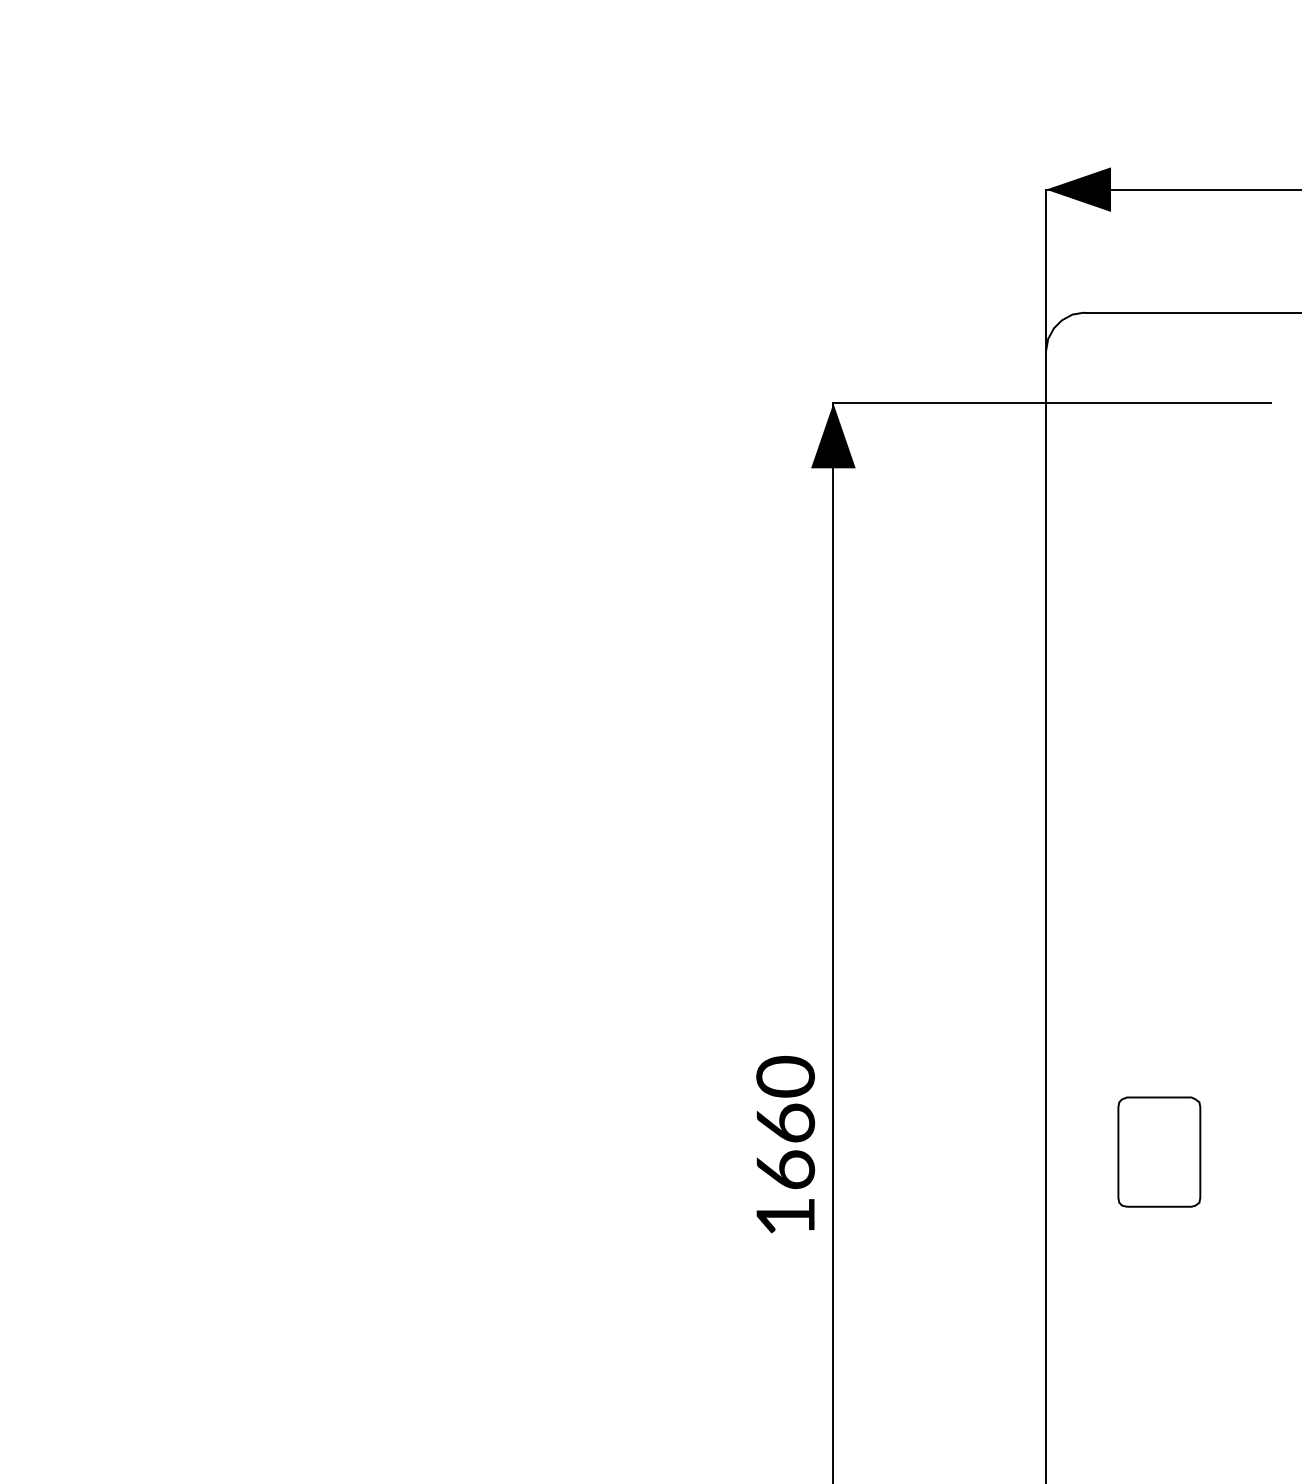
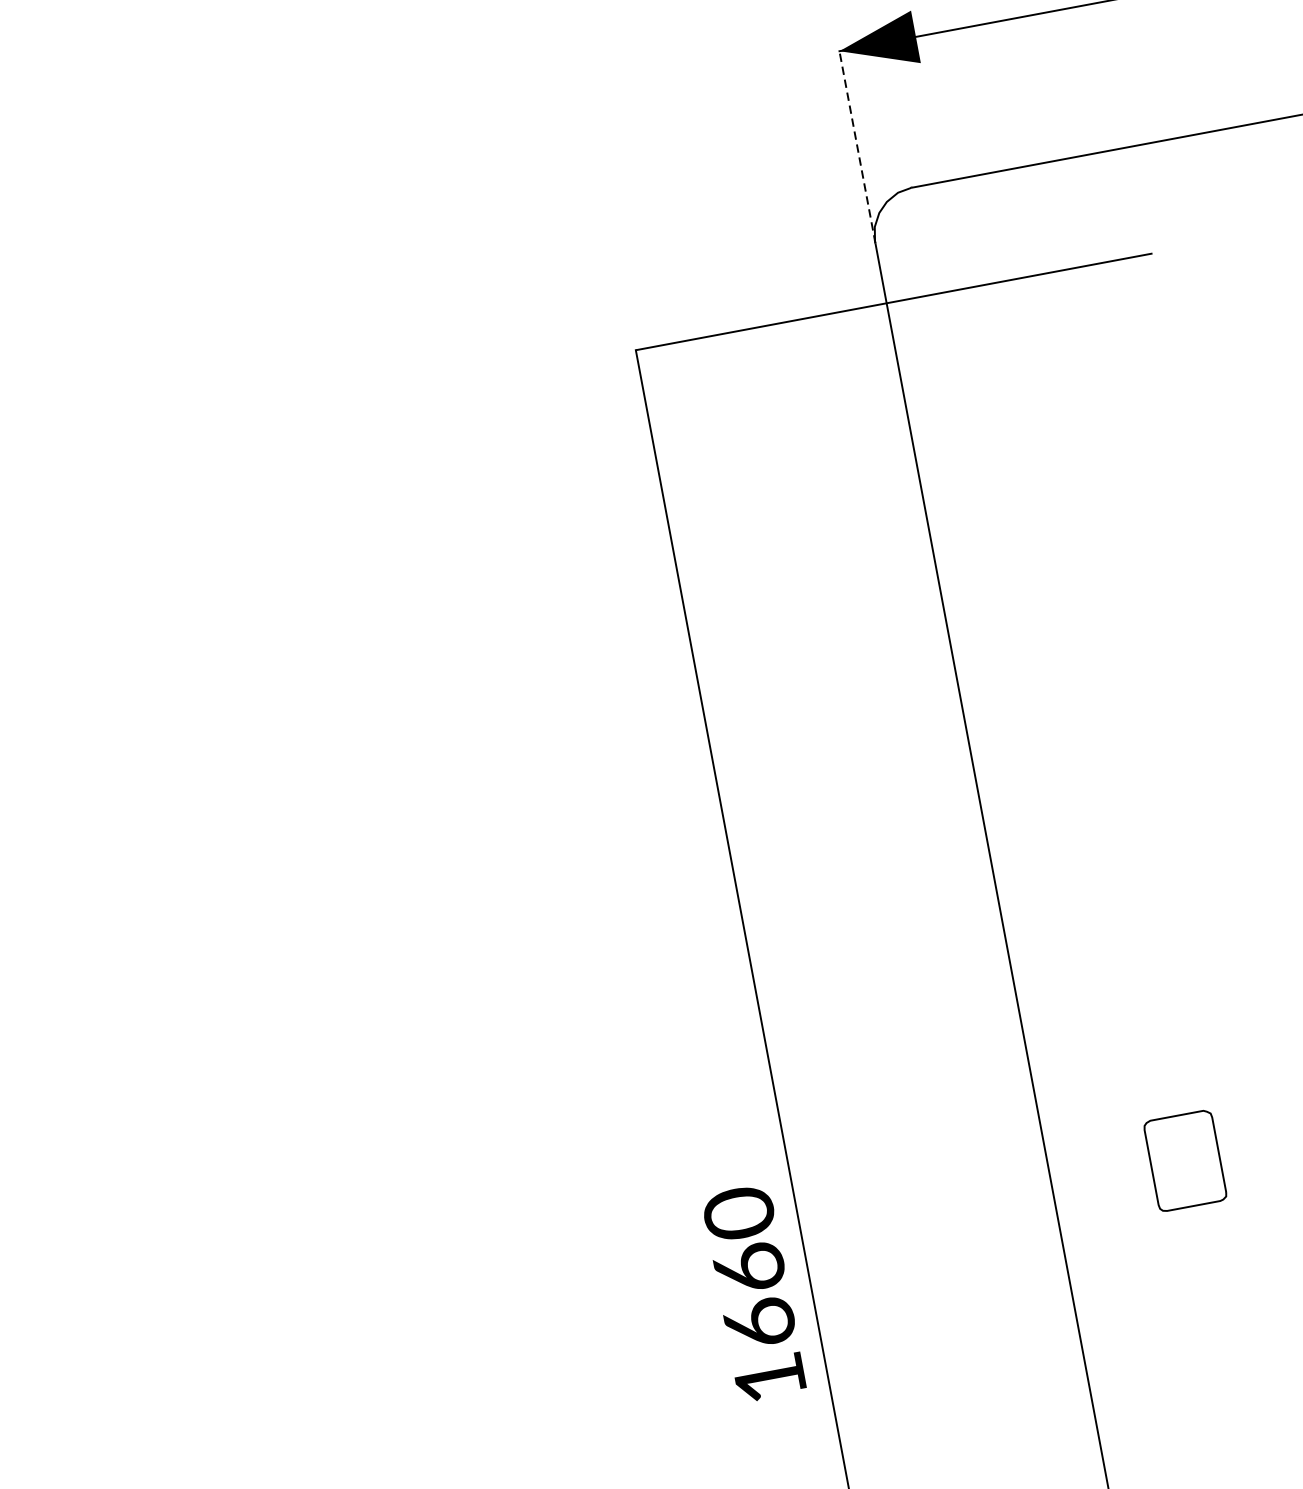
line: (1046, 271) -> (857, 147), solid -> dashed
fill: (833, 435) -> (643, 387), removed
text: (785, 1144) -> (753, 1293), moved
part: (1159, 1151) -> (1185, 1160), size x0.7

